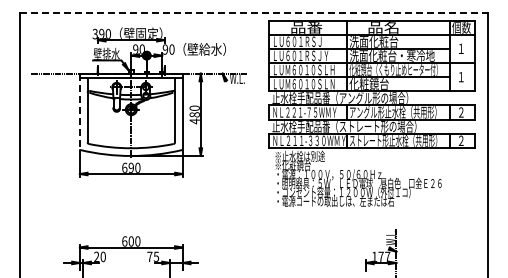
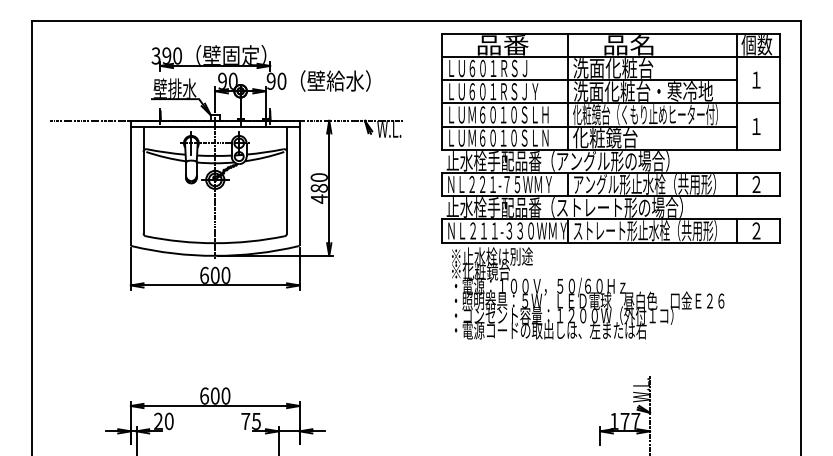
line: (254, 12) -> (417, 20), dashed -> solid
line: (79, 111) -> (130, 182), dashed -> solid
text: (130, 167) -> (213, 274), 690 -> 600

